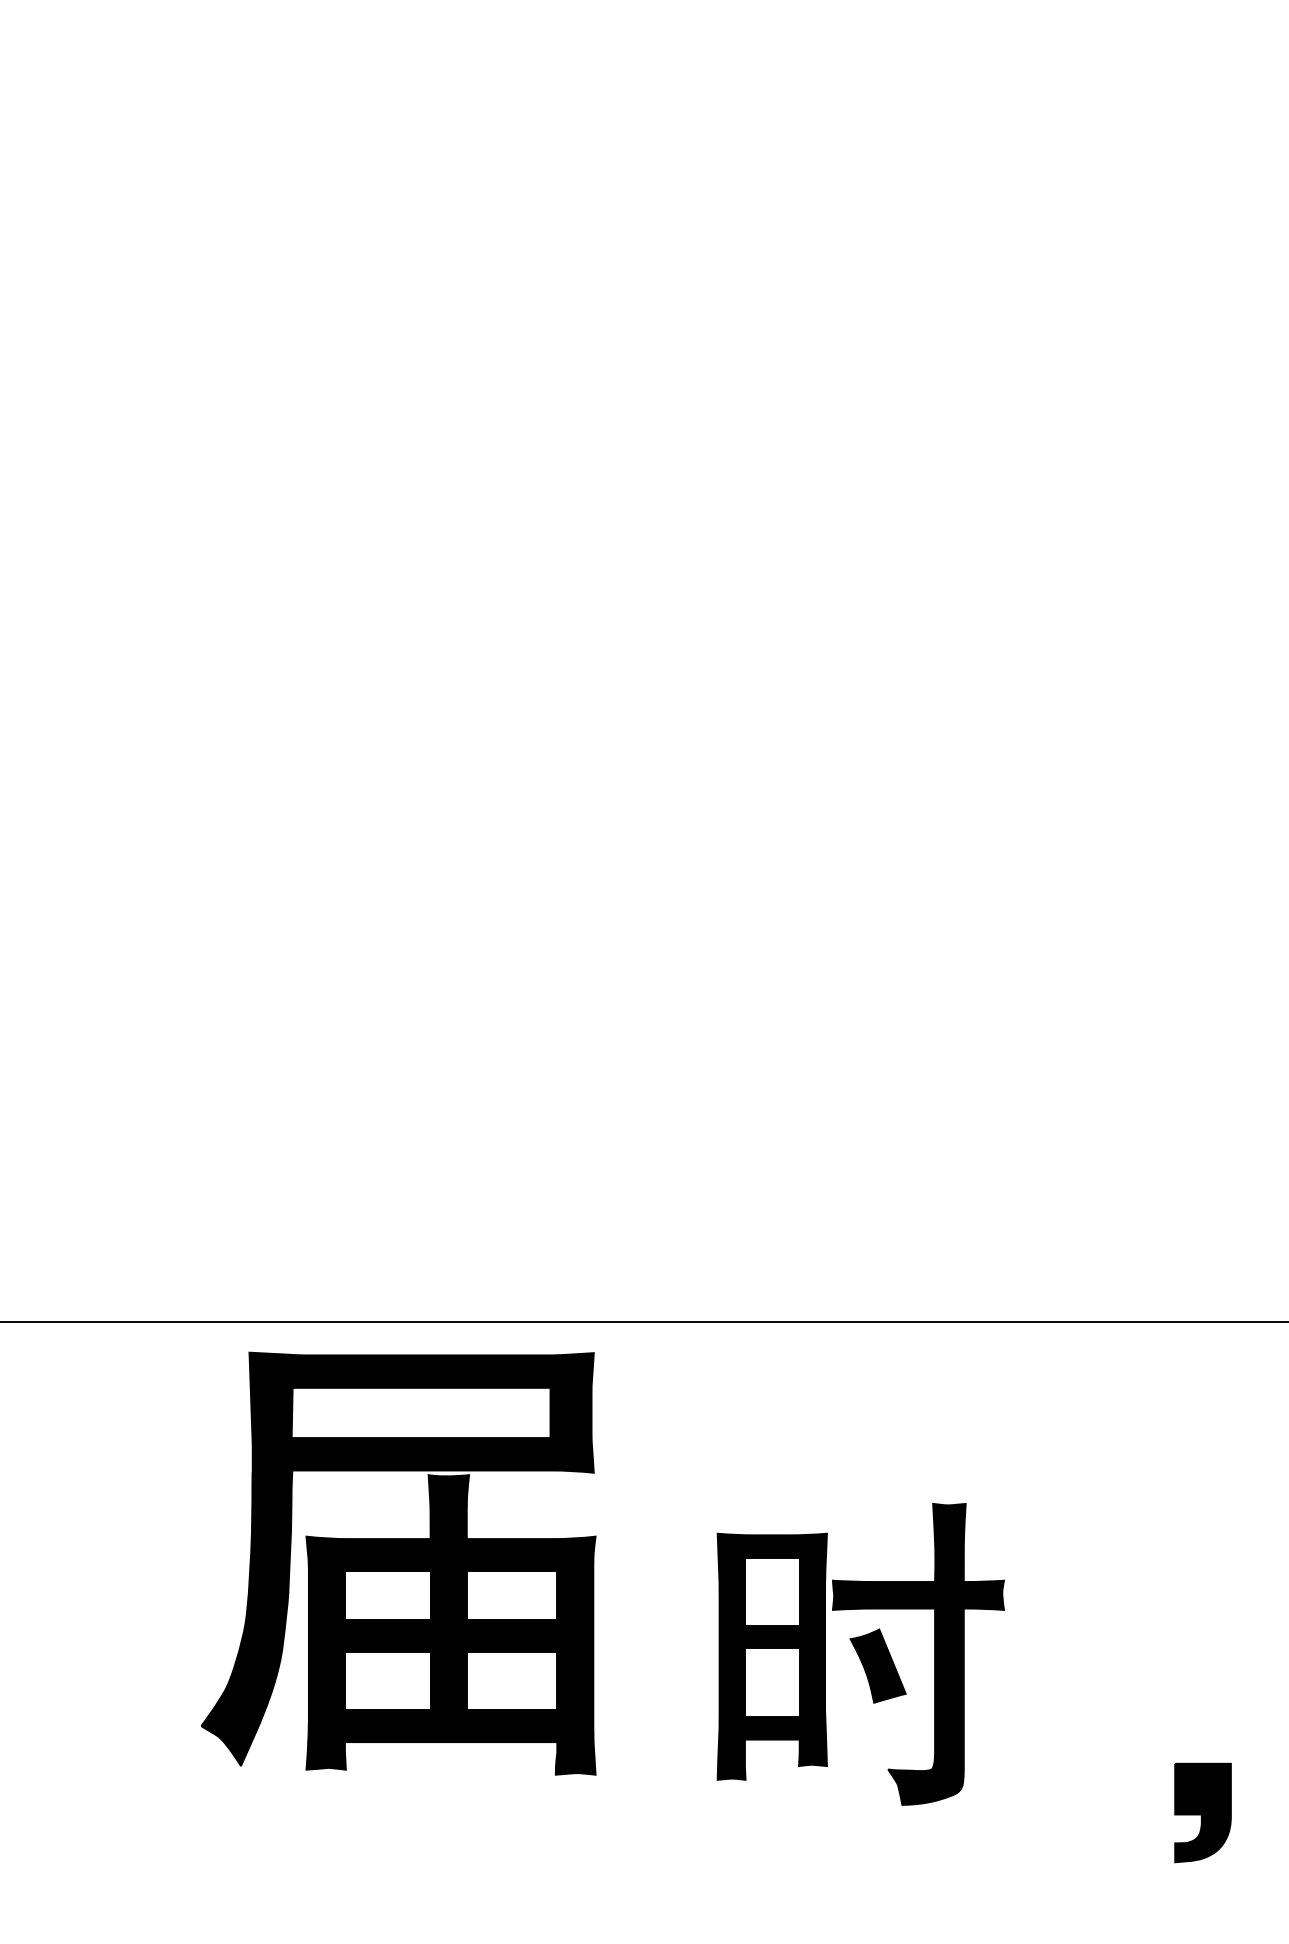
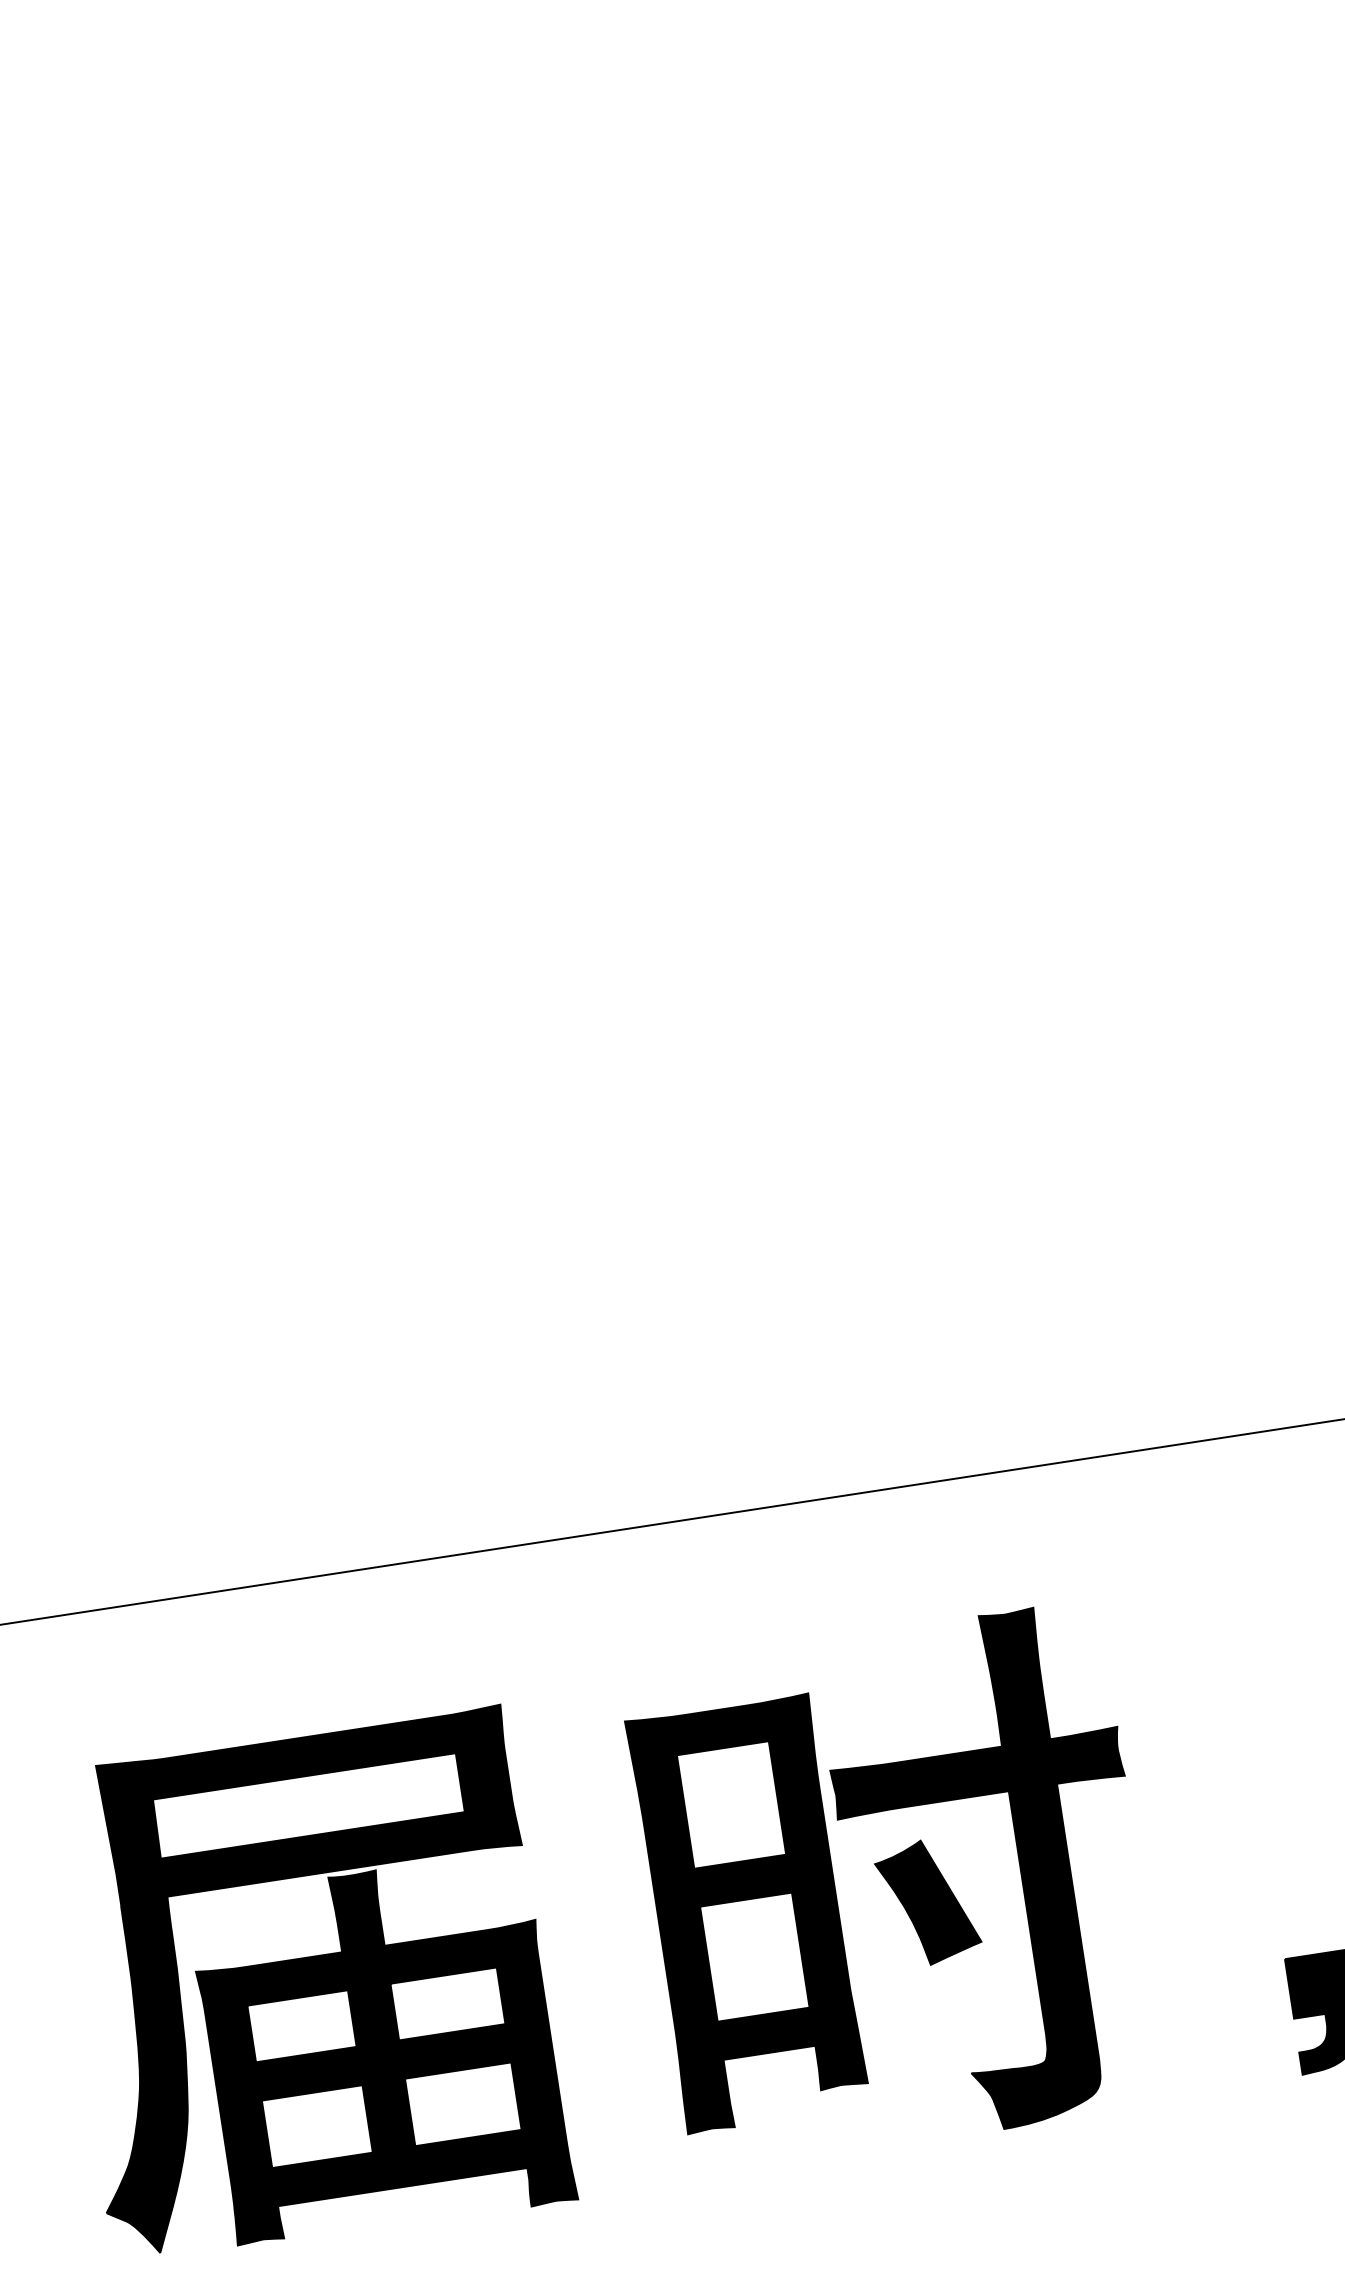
part: (398, 1563) -> (308, 1986), moved
part: (860, 1654) -> (895, 1887), size x1.43

